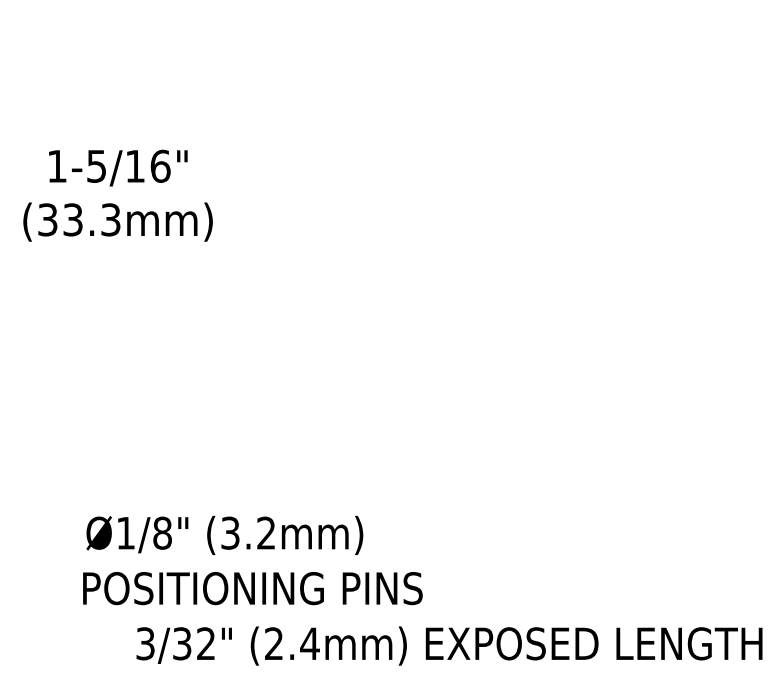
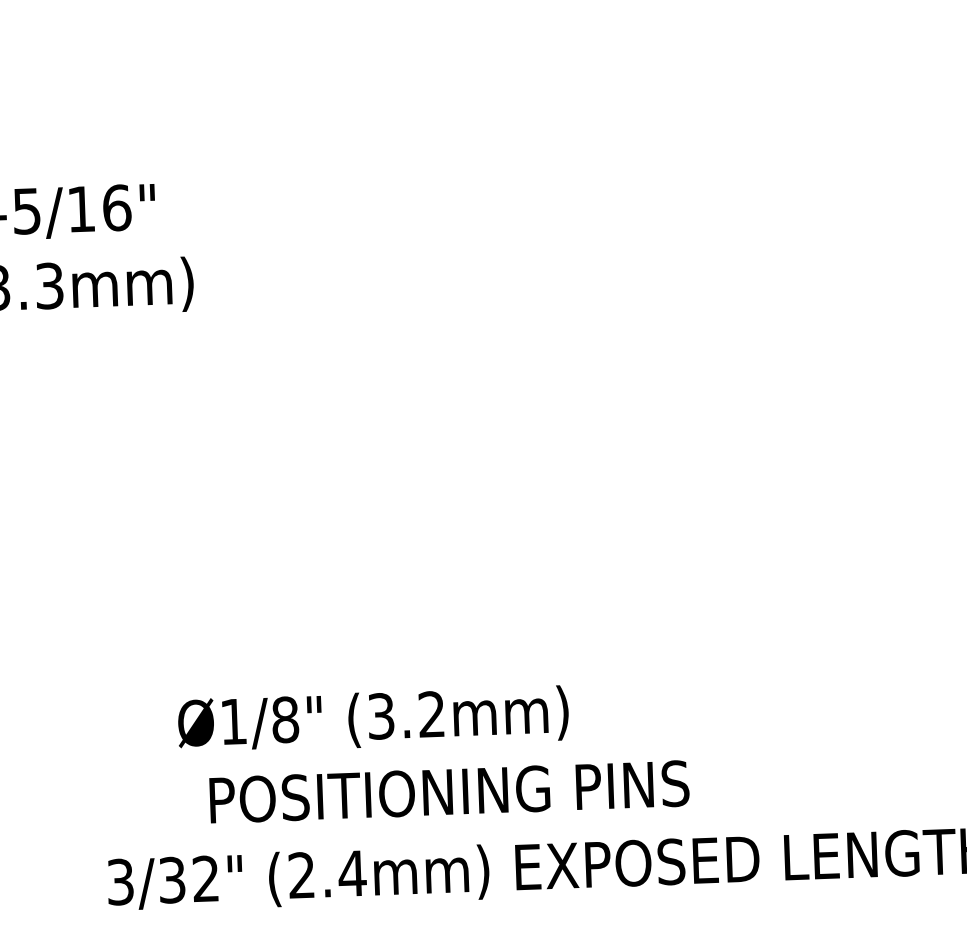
text: (224, 534) -> (372, 718), moved
text: (252, 588) -> (448, 791), moved

